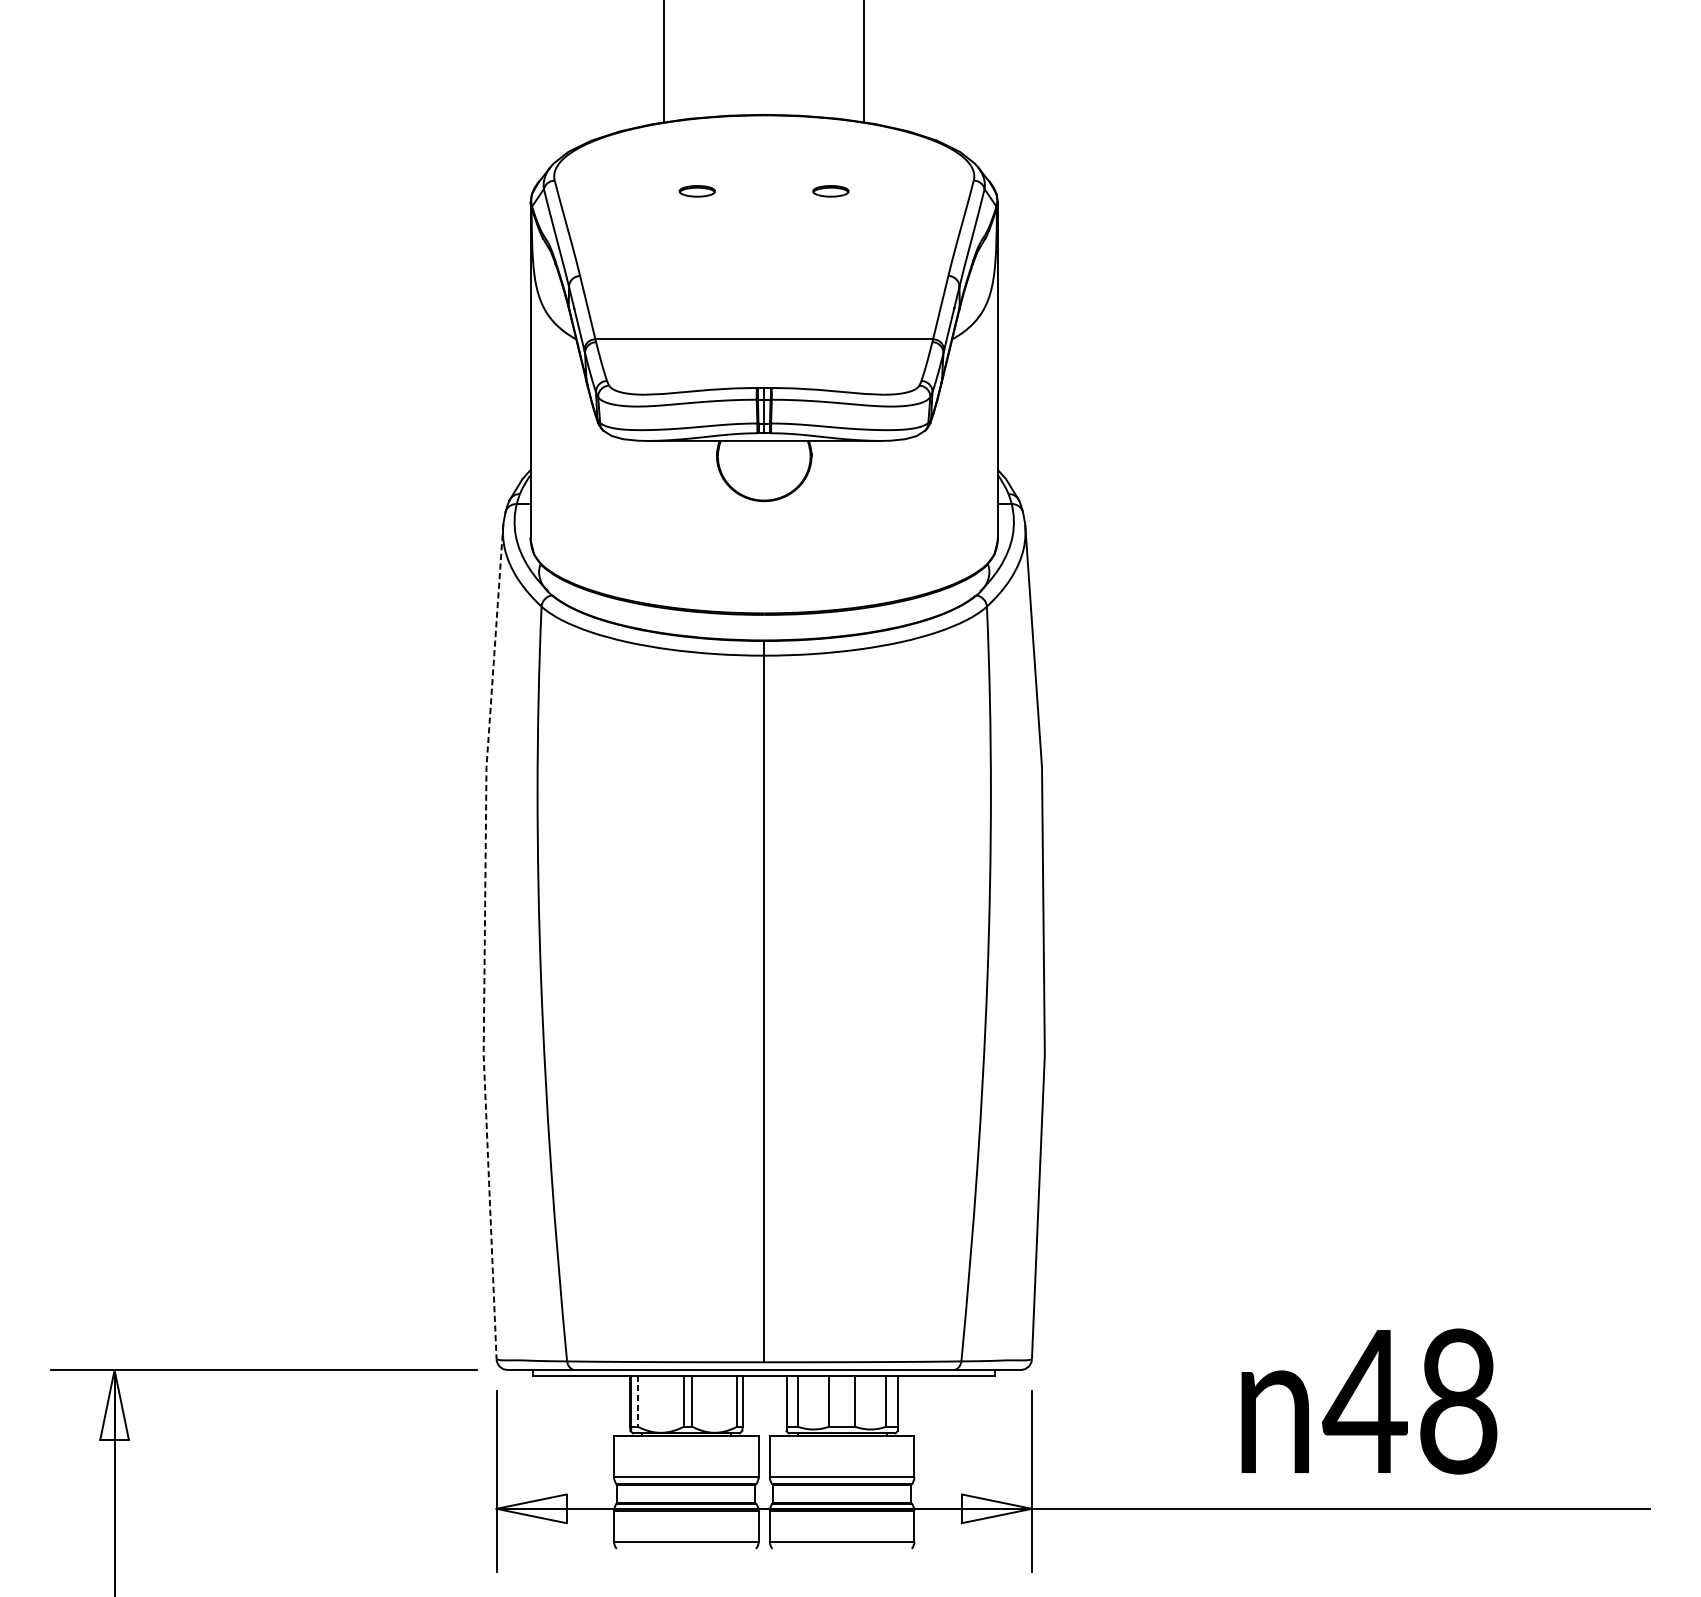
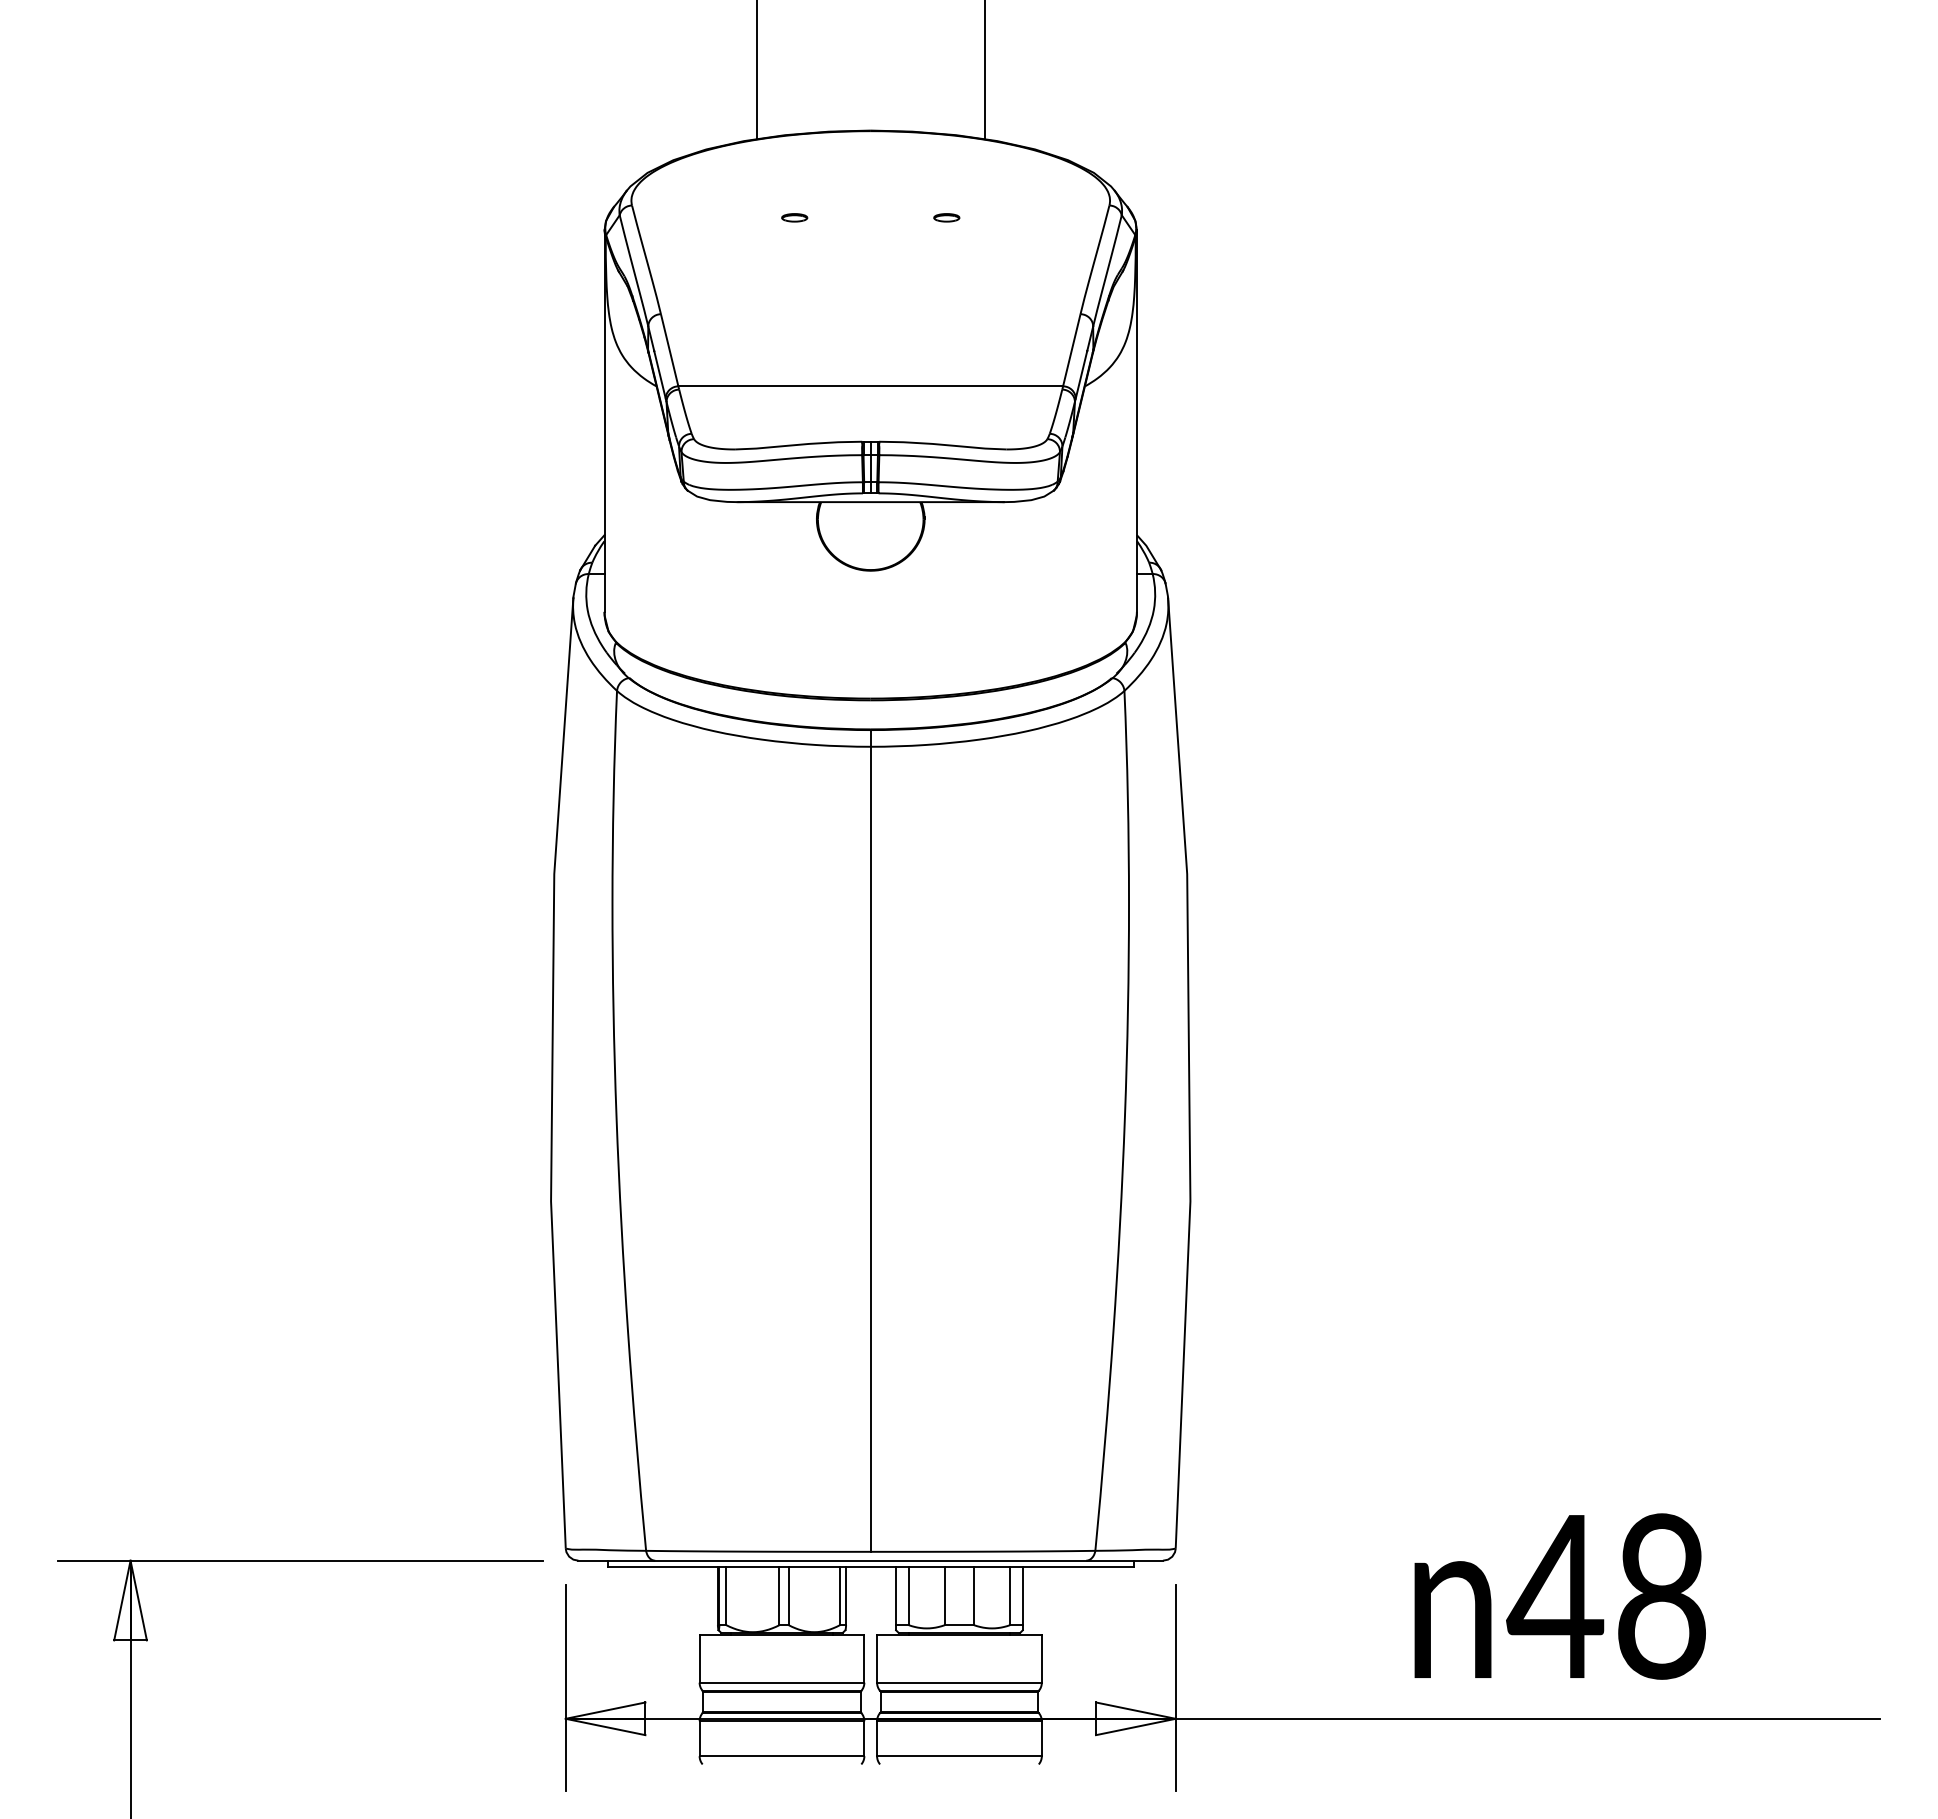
part: (697, 191) -> (794, 217), size x0.62
part: (830, 191) -> (946, 217), size x0.62
line: (484, 942) -> (552, 1073), dashed -> solid
line: (637, 1401) -> (726, 1596), dashed -> solid

